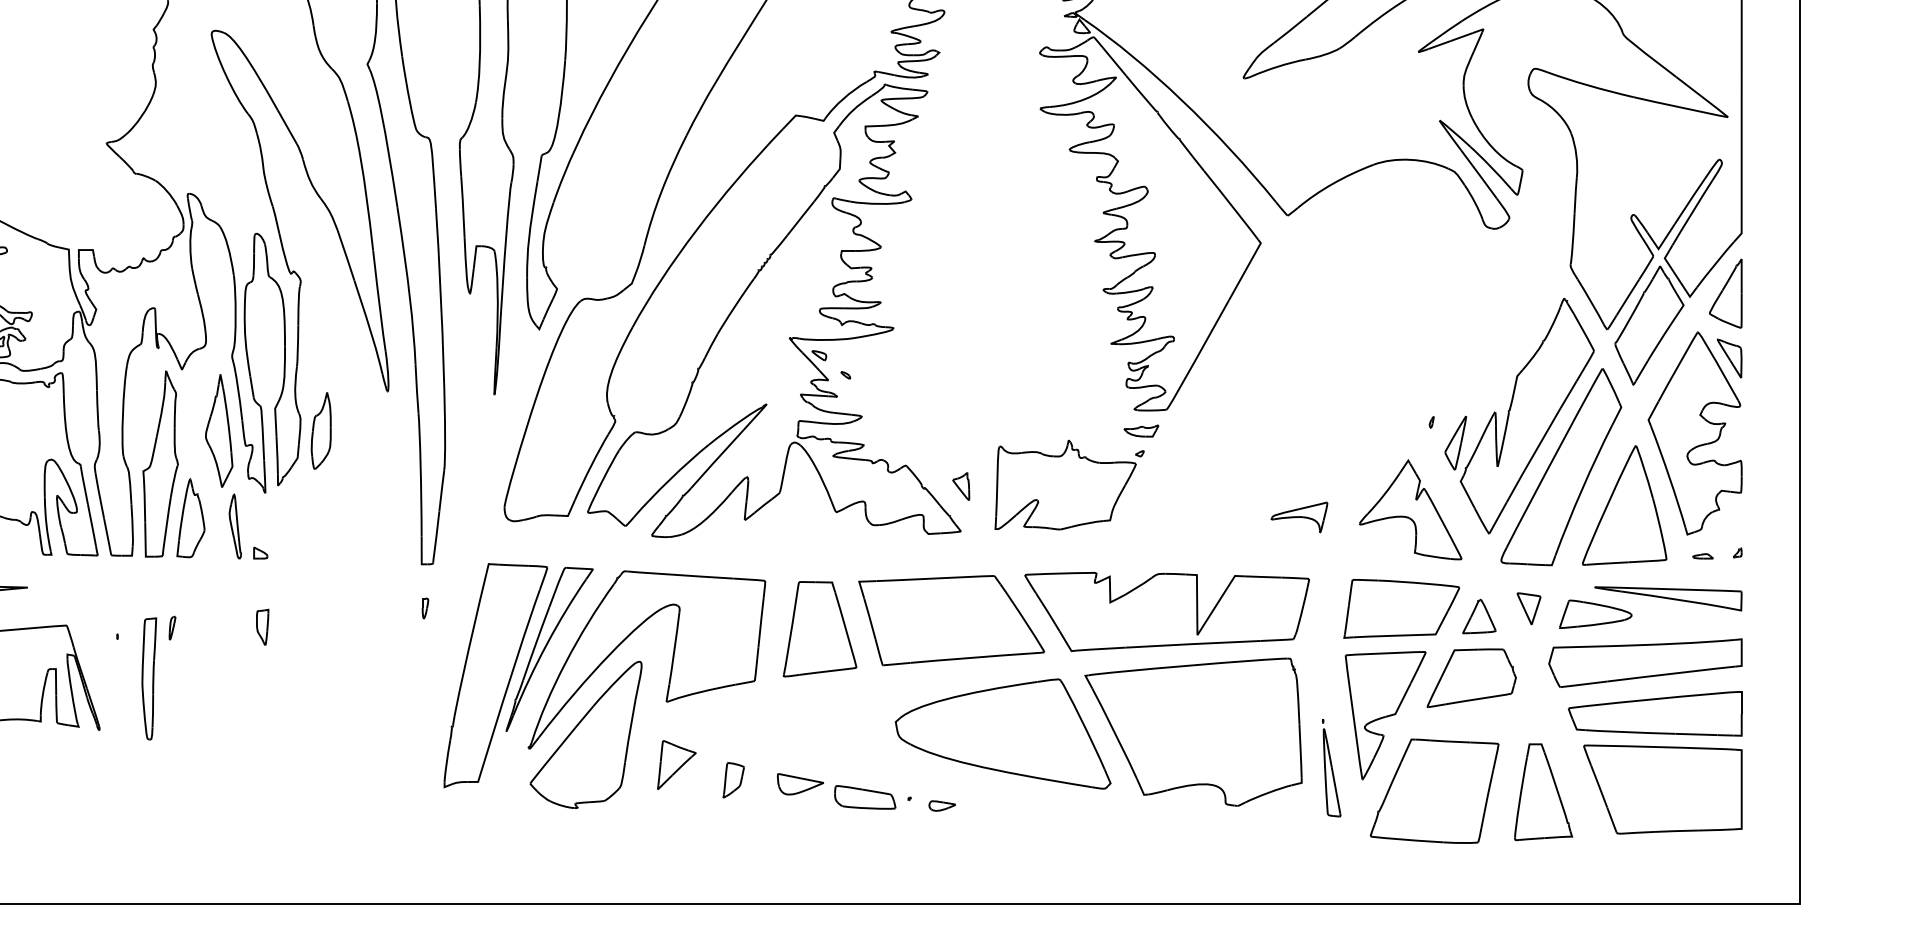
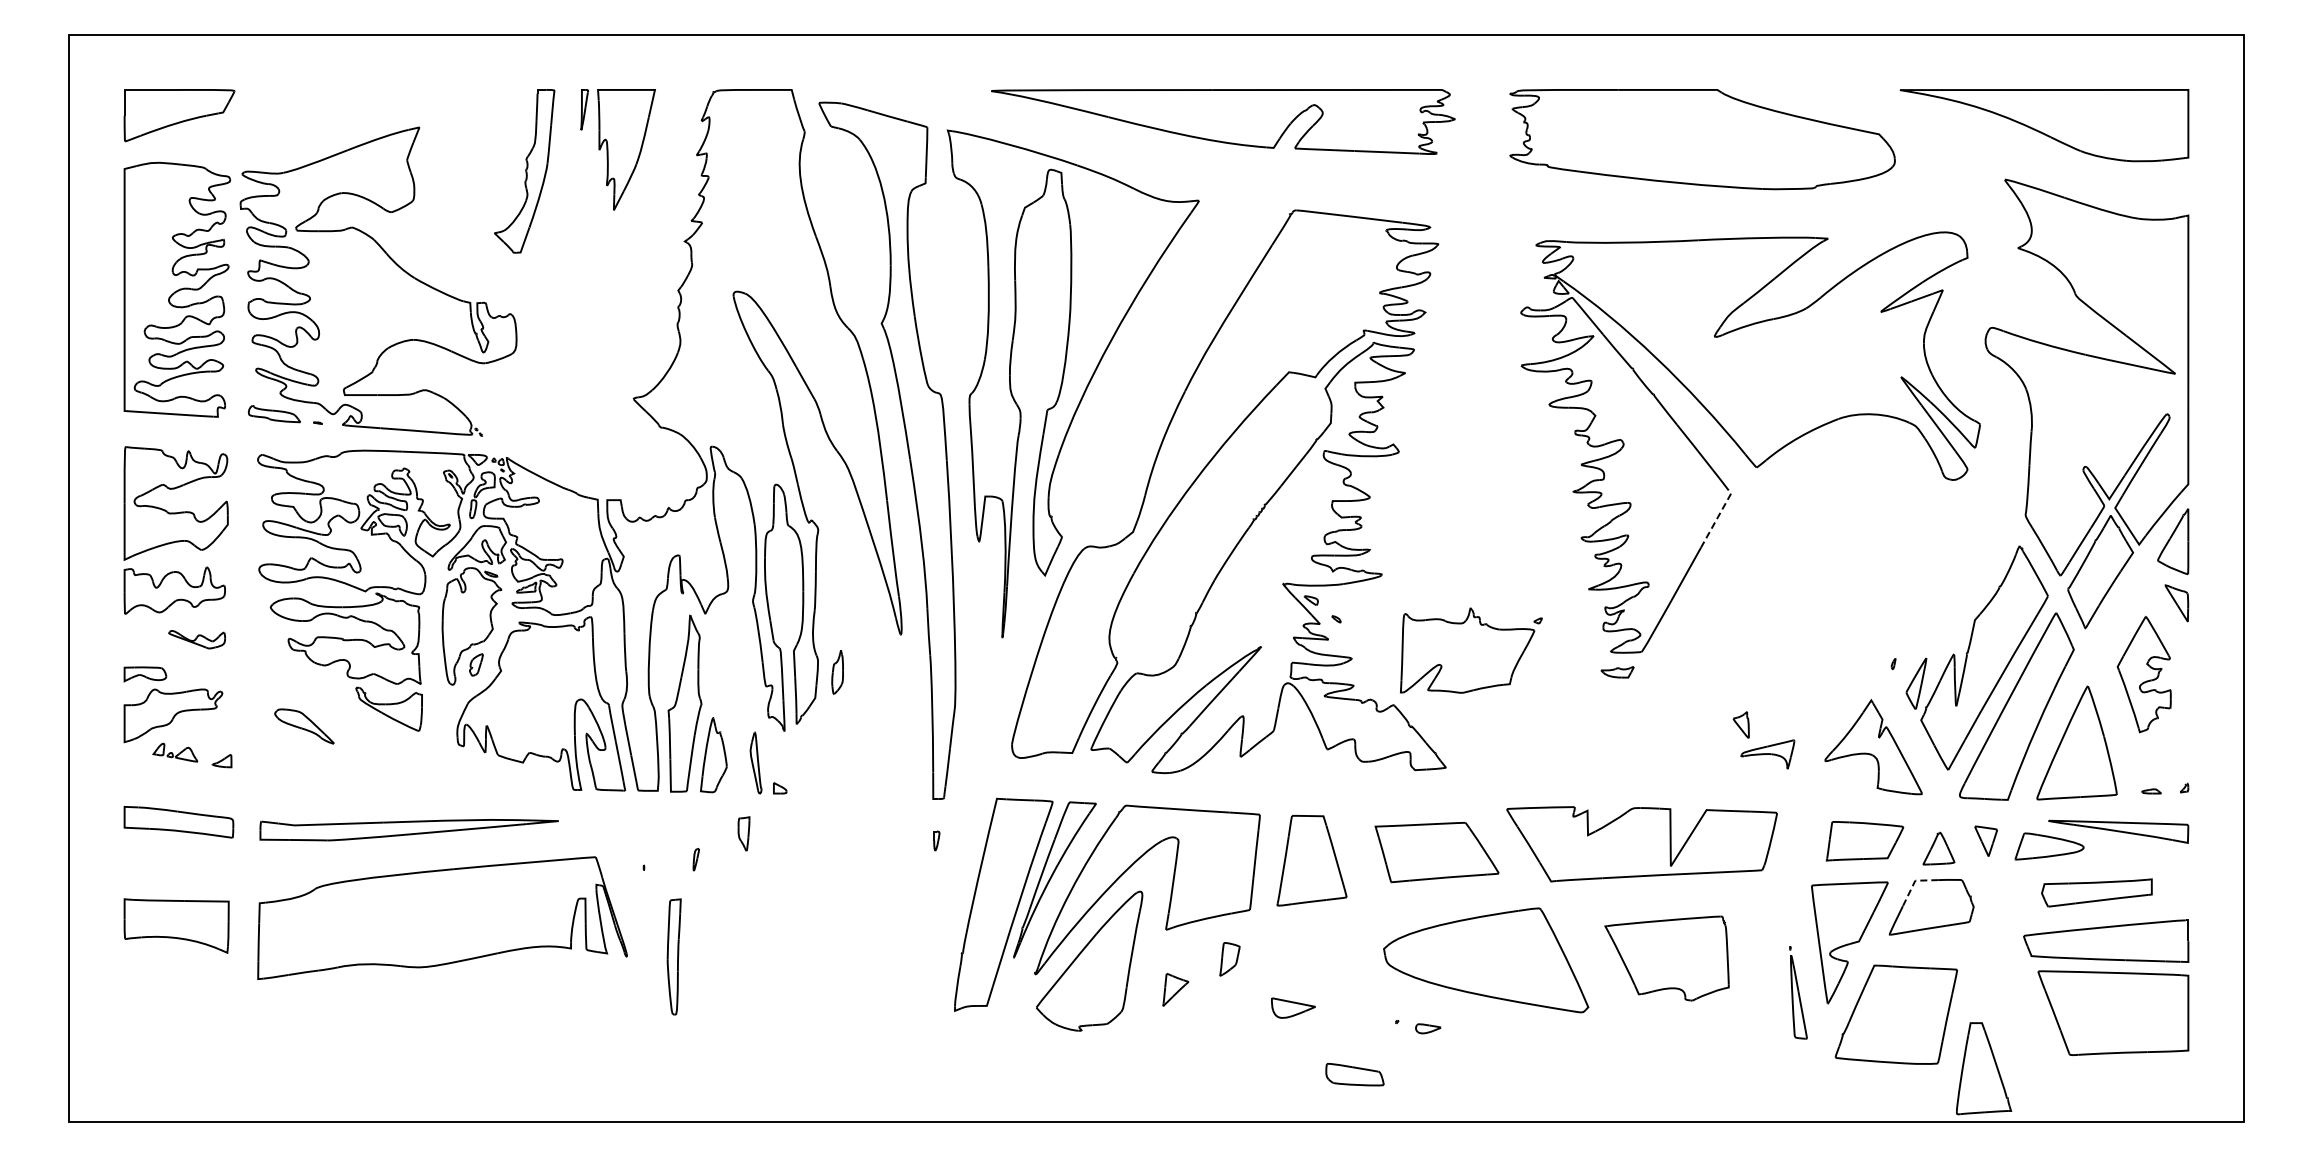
line: (1246, 268) -> (1717, 517), solid -> dashed
part: (218, 431) -> (740, 672), removed
part: (321, 431) -> (837, 672), size x0.6
part: (1695, 433) -> (2144, 674), size x0.6
part: (1069, 484) -> (1471, 650), moved
part: (960, 485) -> (1740, 724), moved
part: (1401, 607) -> (1864, 840), size x0.7
part: (950, 620) -> (1436, 852), size x0.7
part: (262, 626) -> (743, 833), moved
line: (1453, 652) -> (1914, 882), solid -> dashed
part: (1645, 662) -> (2096, 892), size x0.6
part: (148, 678) -> (673, 956), moved
part: (1192, 732) -> (1666, 958), size x0.6
part: (676, 764) -> (1175, 989), size x0.7
part: (733, 780) -> (1229, 959), moved
part: (1544, 792) -> (1984, 1068), moved
part: (864, 797) -> (1354, 1074), moved

